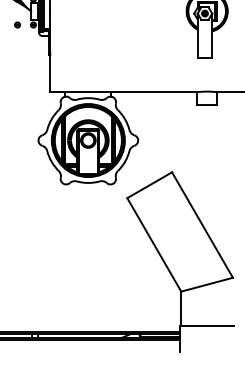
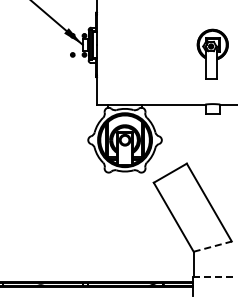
line: (206, 284) -> (212, 246), solid -> dashed
line: (208, 325) -> (213, 276), solid -> dashed

